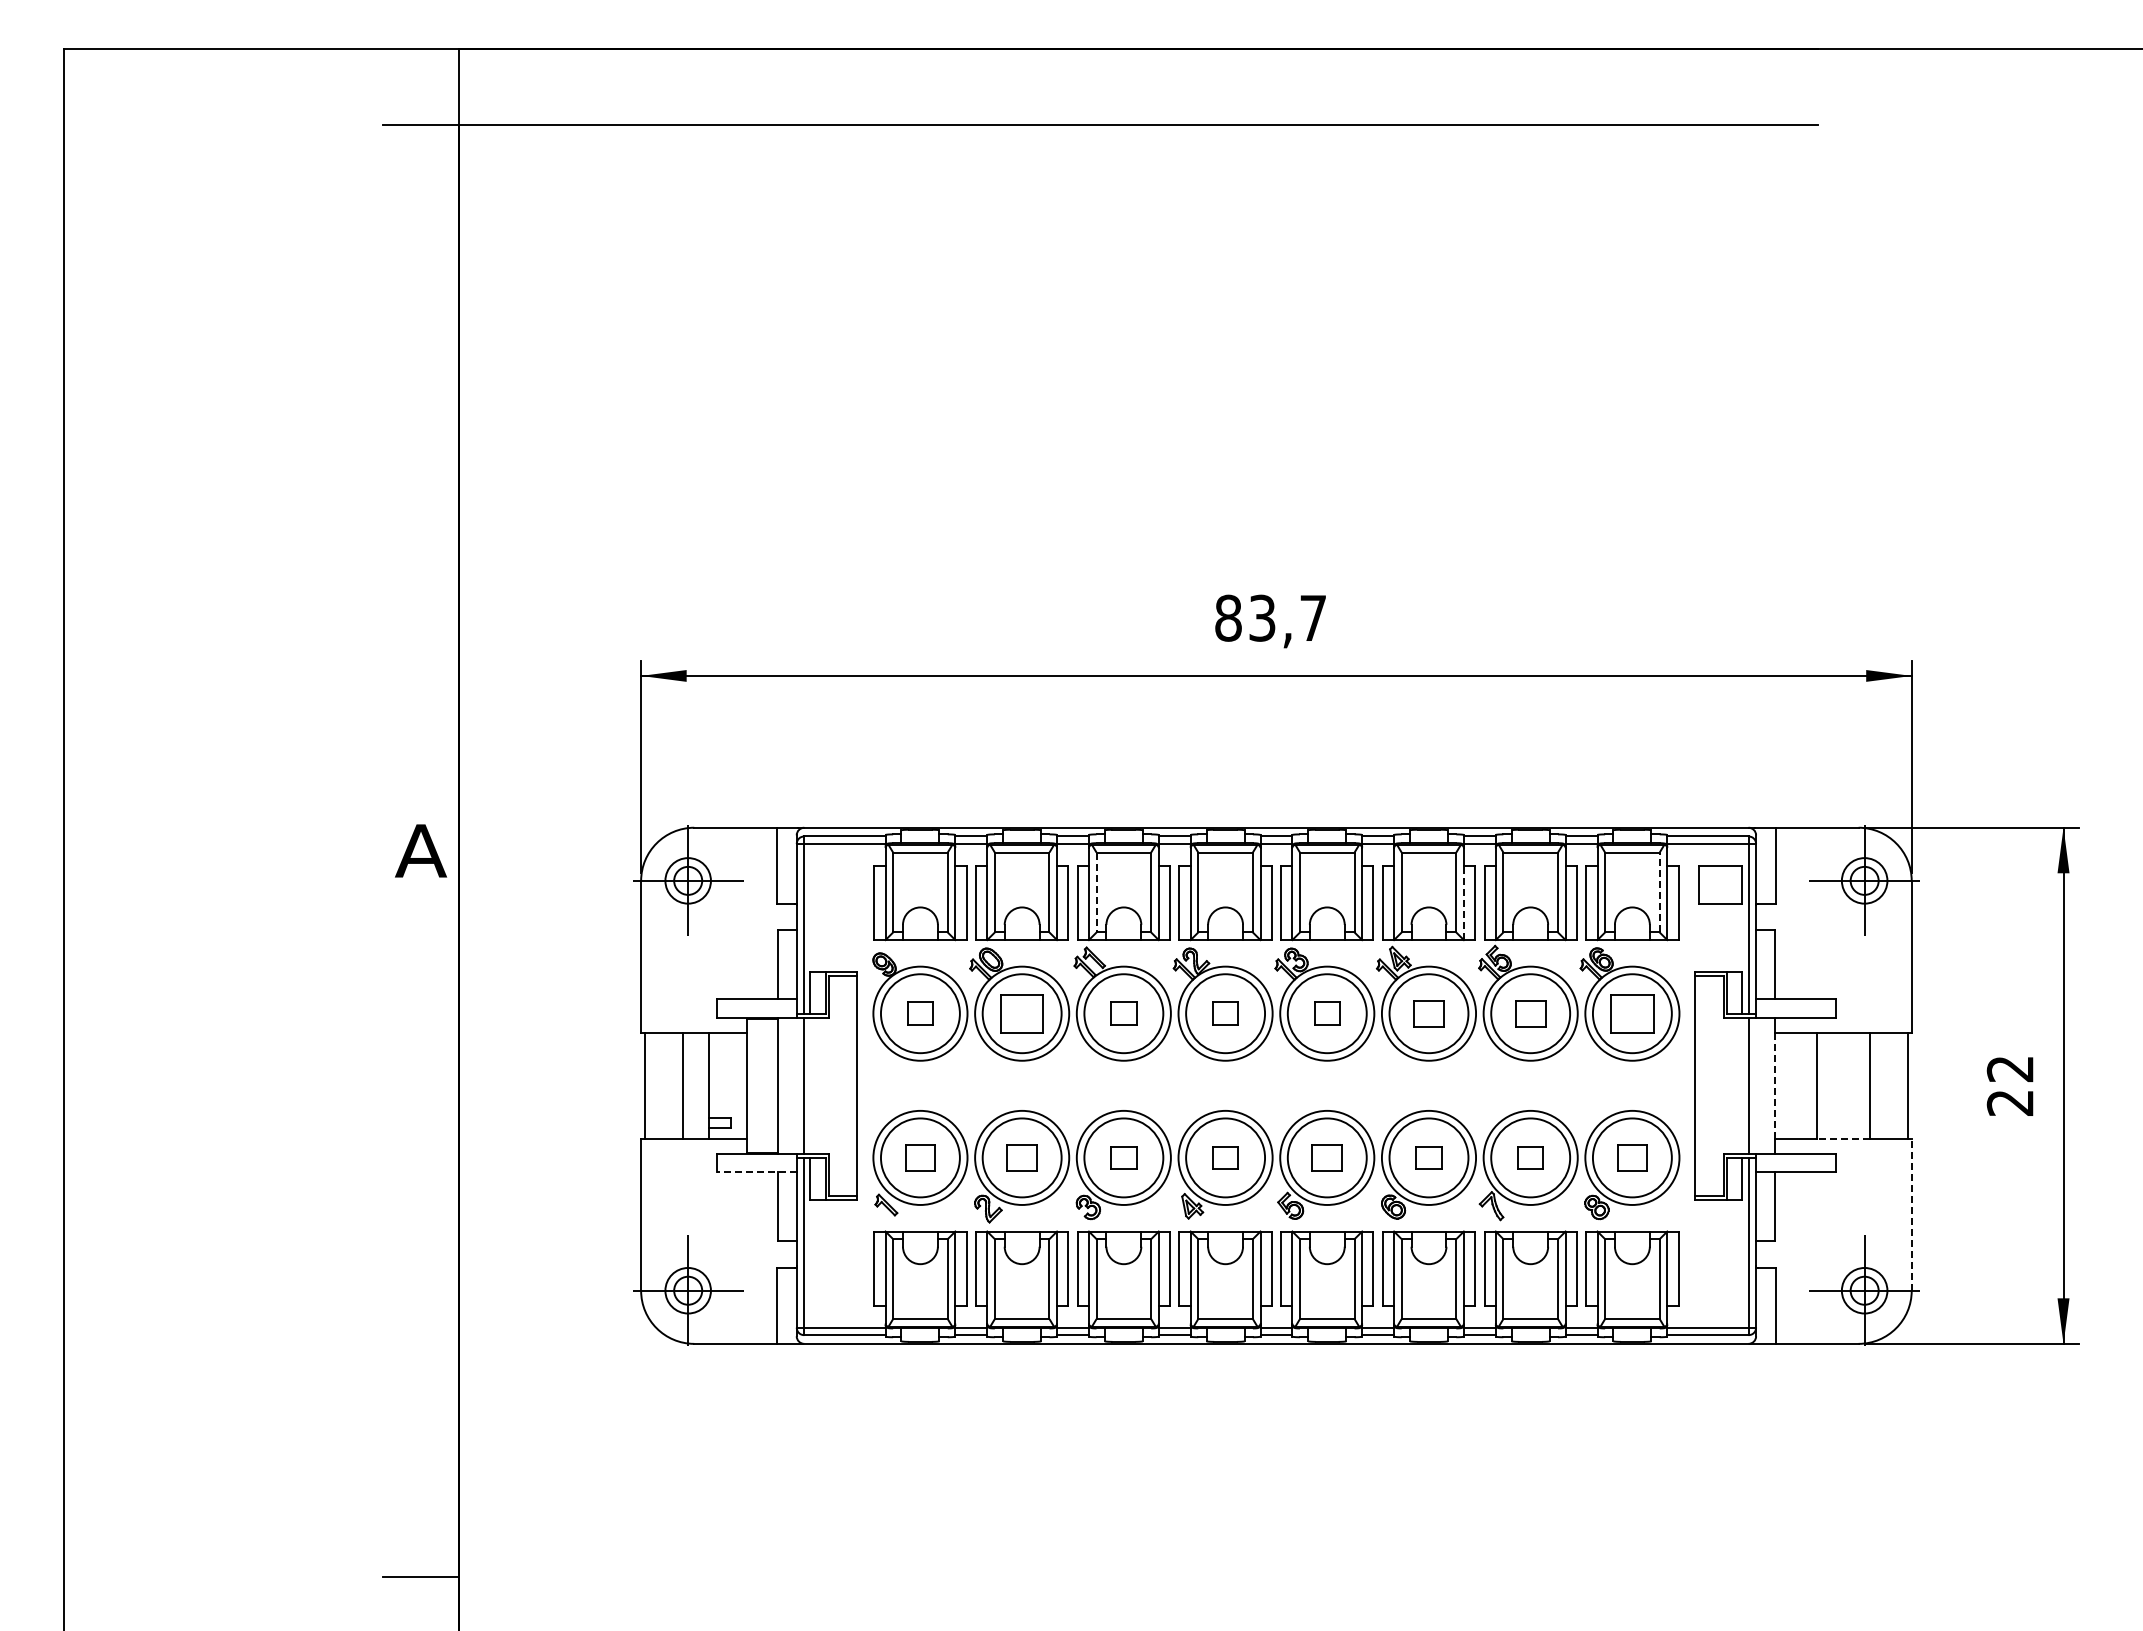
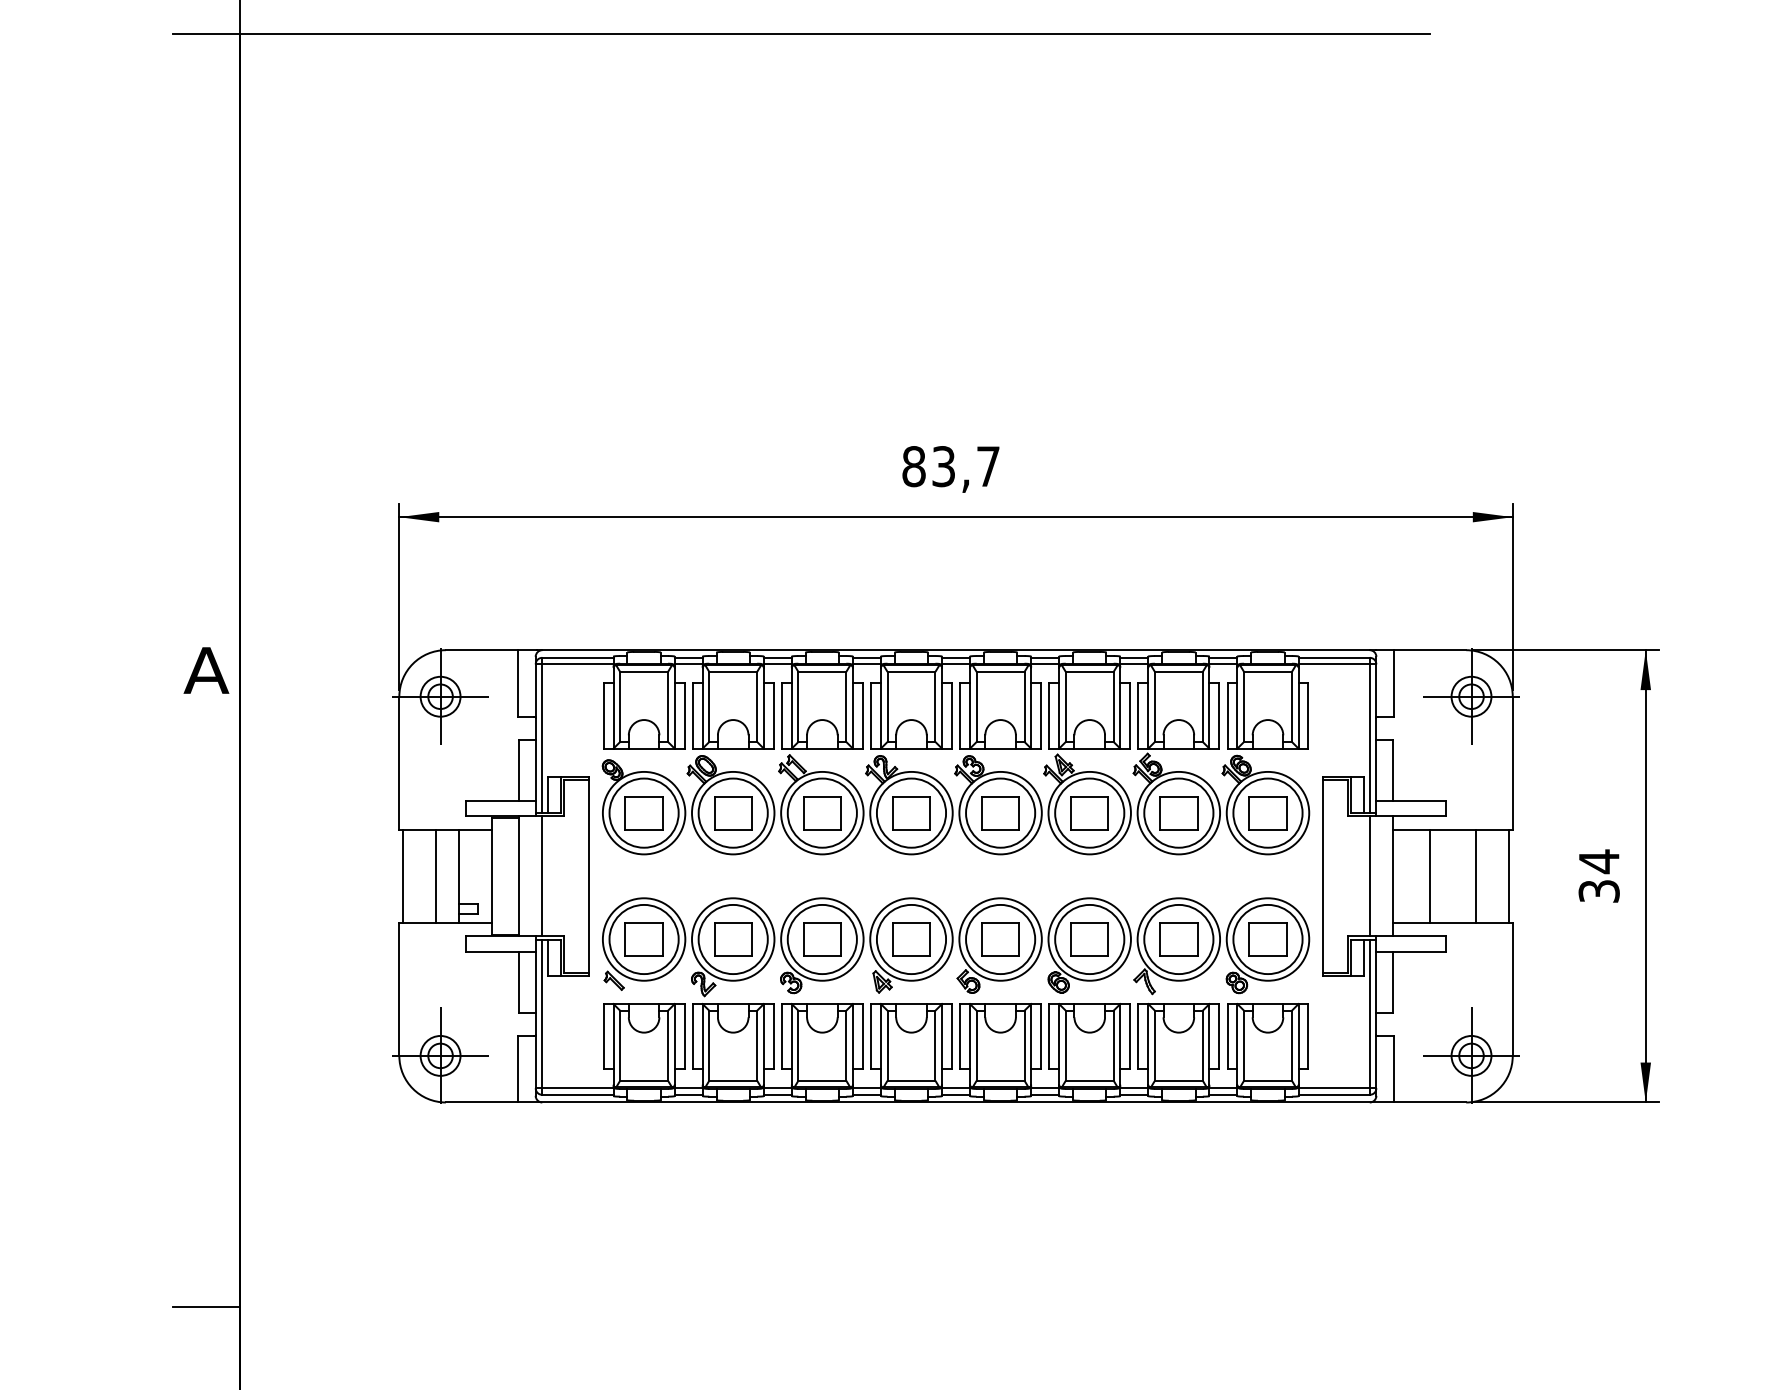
part: (1720, 884) -> (1345, 699), removed
line: (1096, 892) -> (798, 706), dashed -> solid
line: (1659, 892) -> (1291, 706), dashed -> solid
line: (1463, 902) -> (1119, 715), dashed -> solid
part: (920, 1013) -> (644, 812), size x1.67
part: (1123, 1013) -> (822, 812), size x1.67
part: (1225, 1013) -> (911, 812), size x1.67
part: (1327, 1013) -> (1000, 812), size x1.67
part: (1428, 1013) -> (1089, 812), size x1.43
part: (1530, 1013) -> (1178, 812), size x1.43
line: (1775, 1085) -> (1393, 876), dashed -> solid
text: (2009, 1085) -> (1598, 876), 22 -> 34
line: (1843, 1138) -> (1452, 922), dashed -> solid
part: (920, 1157) -> (644, 939), size x1.43
part: (1021, 1157) -> (732, 939), size x1.43
part: (1123, 1157) -> (822, 939), size x1.67
part: (1225, 1157) -> (911, 939), size x1.67
part: (1327, 1157) -> (1000, 939), size x1.43
part: (1428, 1157) -> (1089, 939), size x1.67
part: (1530, 1157) -> (1178, 939), size x1.67
part: (1632, 1157) -> (1268, 939), size x1.43
line: (756, 1172) -> (500, 952), dashed -> solid
line: (1911, 1214) -> (1512, 989), dashed -> solid

